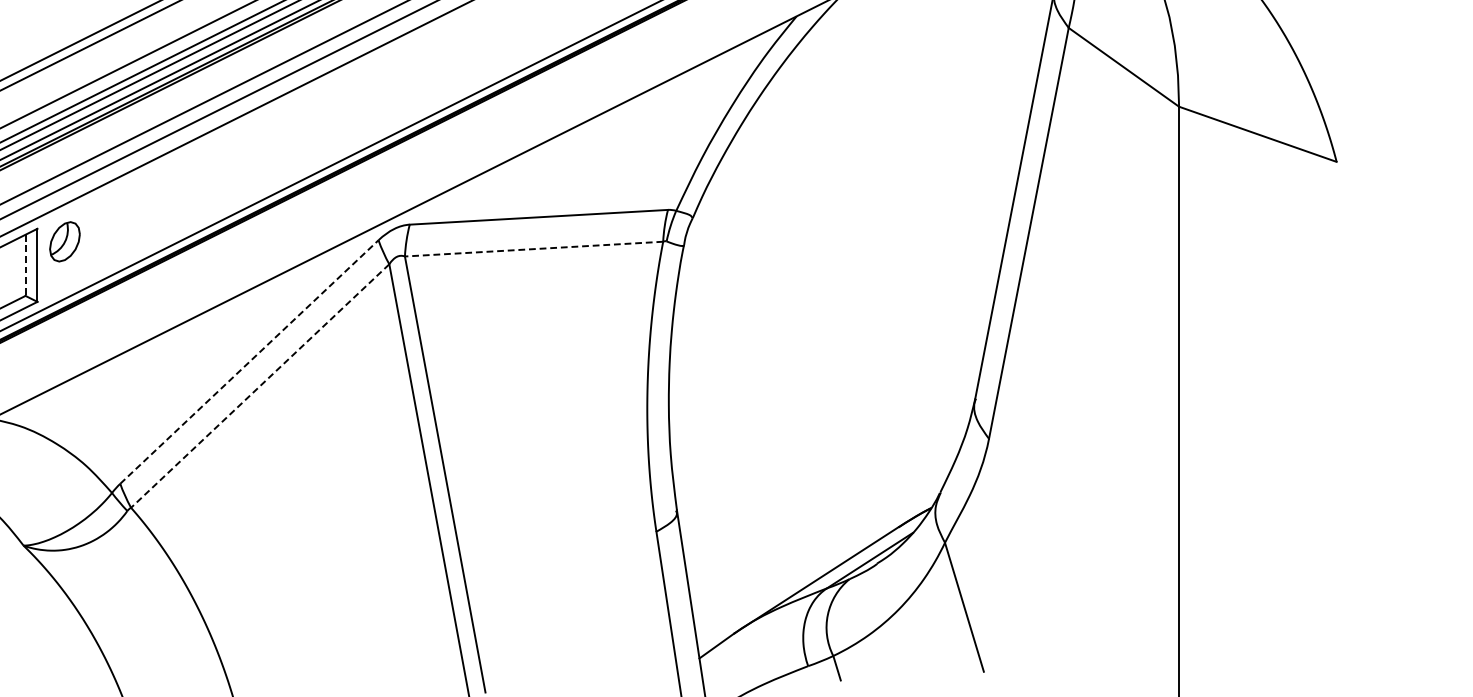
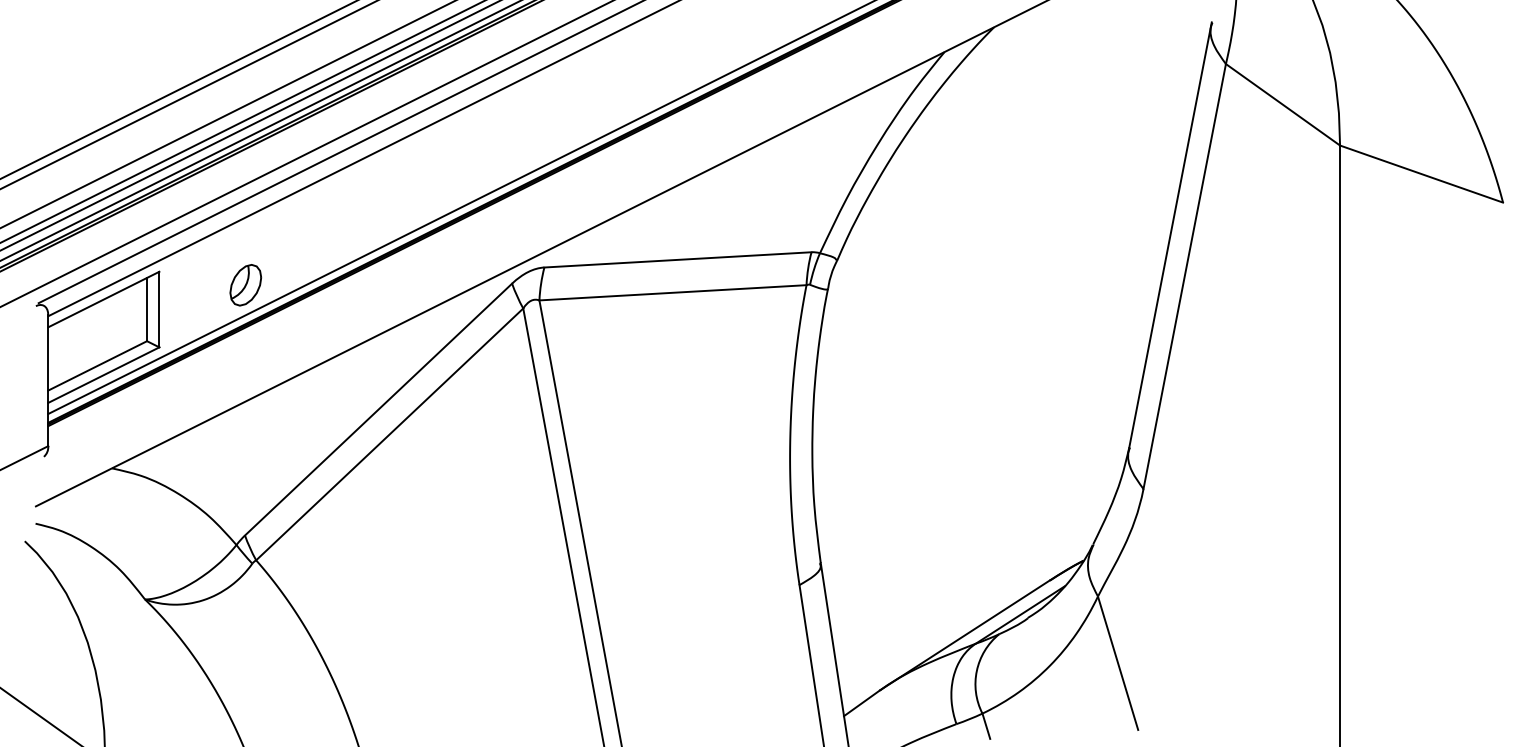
part: (64, 242) -> (245, 285), moved
line: (533, 248) -> (672, 292), dashed -> solid
line: (25, 265) -> (147, 309), dashed -> solid
line: (249, 361) -> (378, 409), dashed -> solid
line: (259, 386) -> (389, 434), dashed -> solid

